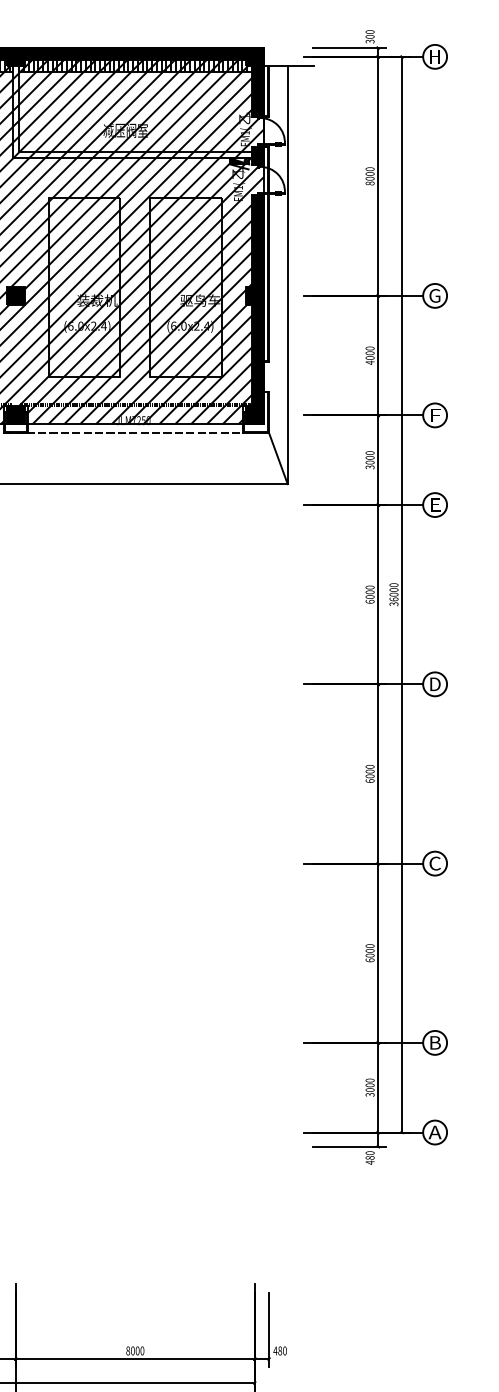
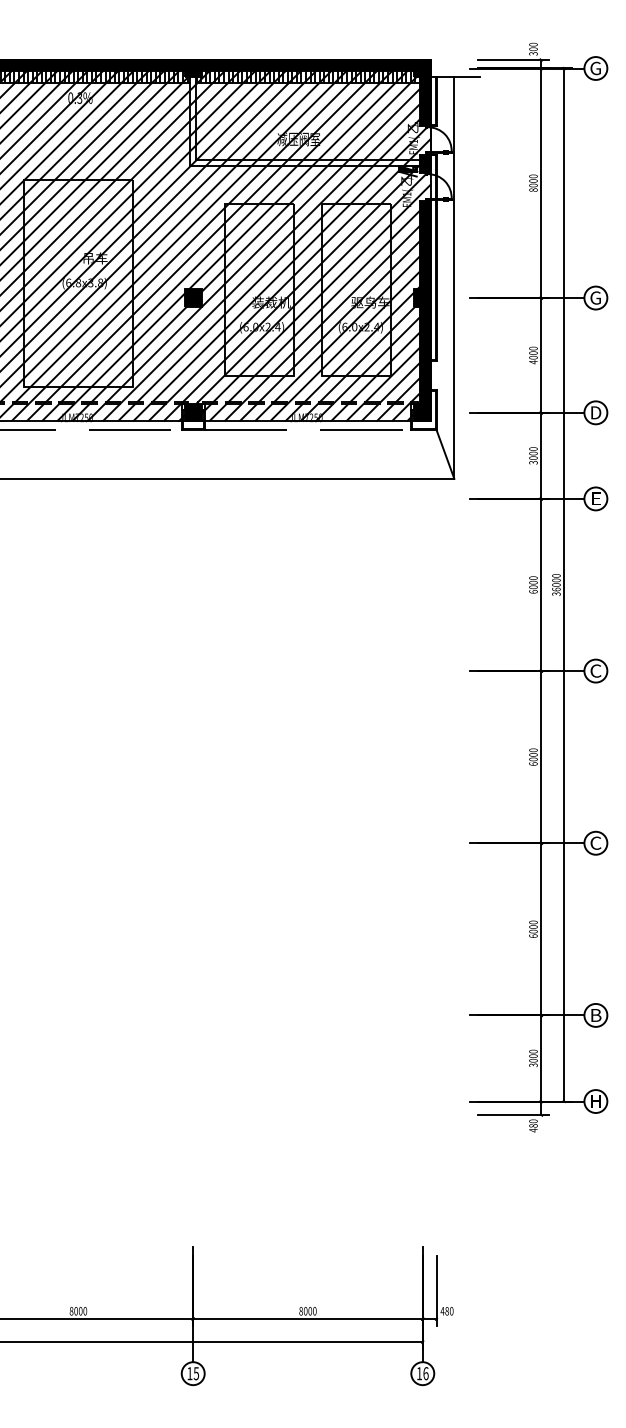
text: (434, 56) -> (595, 68), H -> G
text: (435, 415) -> (596, 412), F -> D
text: (434, 683) -> (595, 670), D -> C
text: (434, 1132) -> (595, 1101), A -> H

